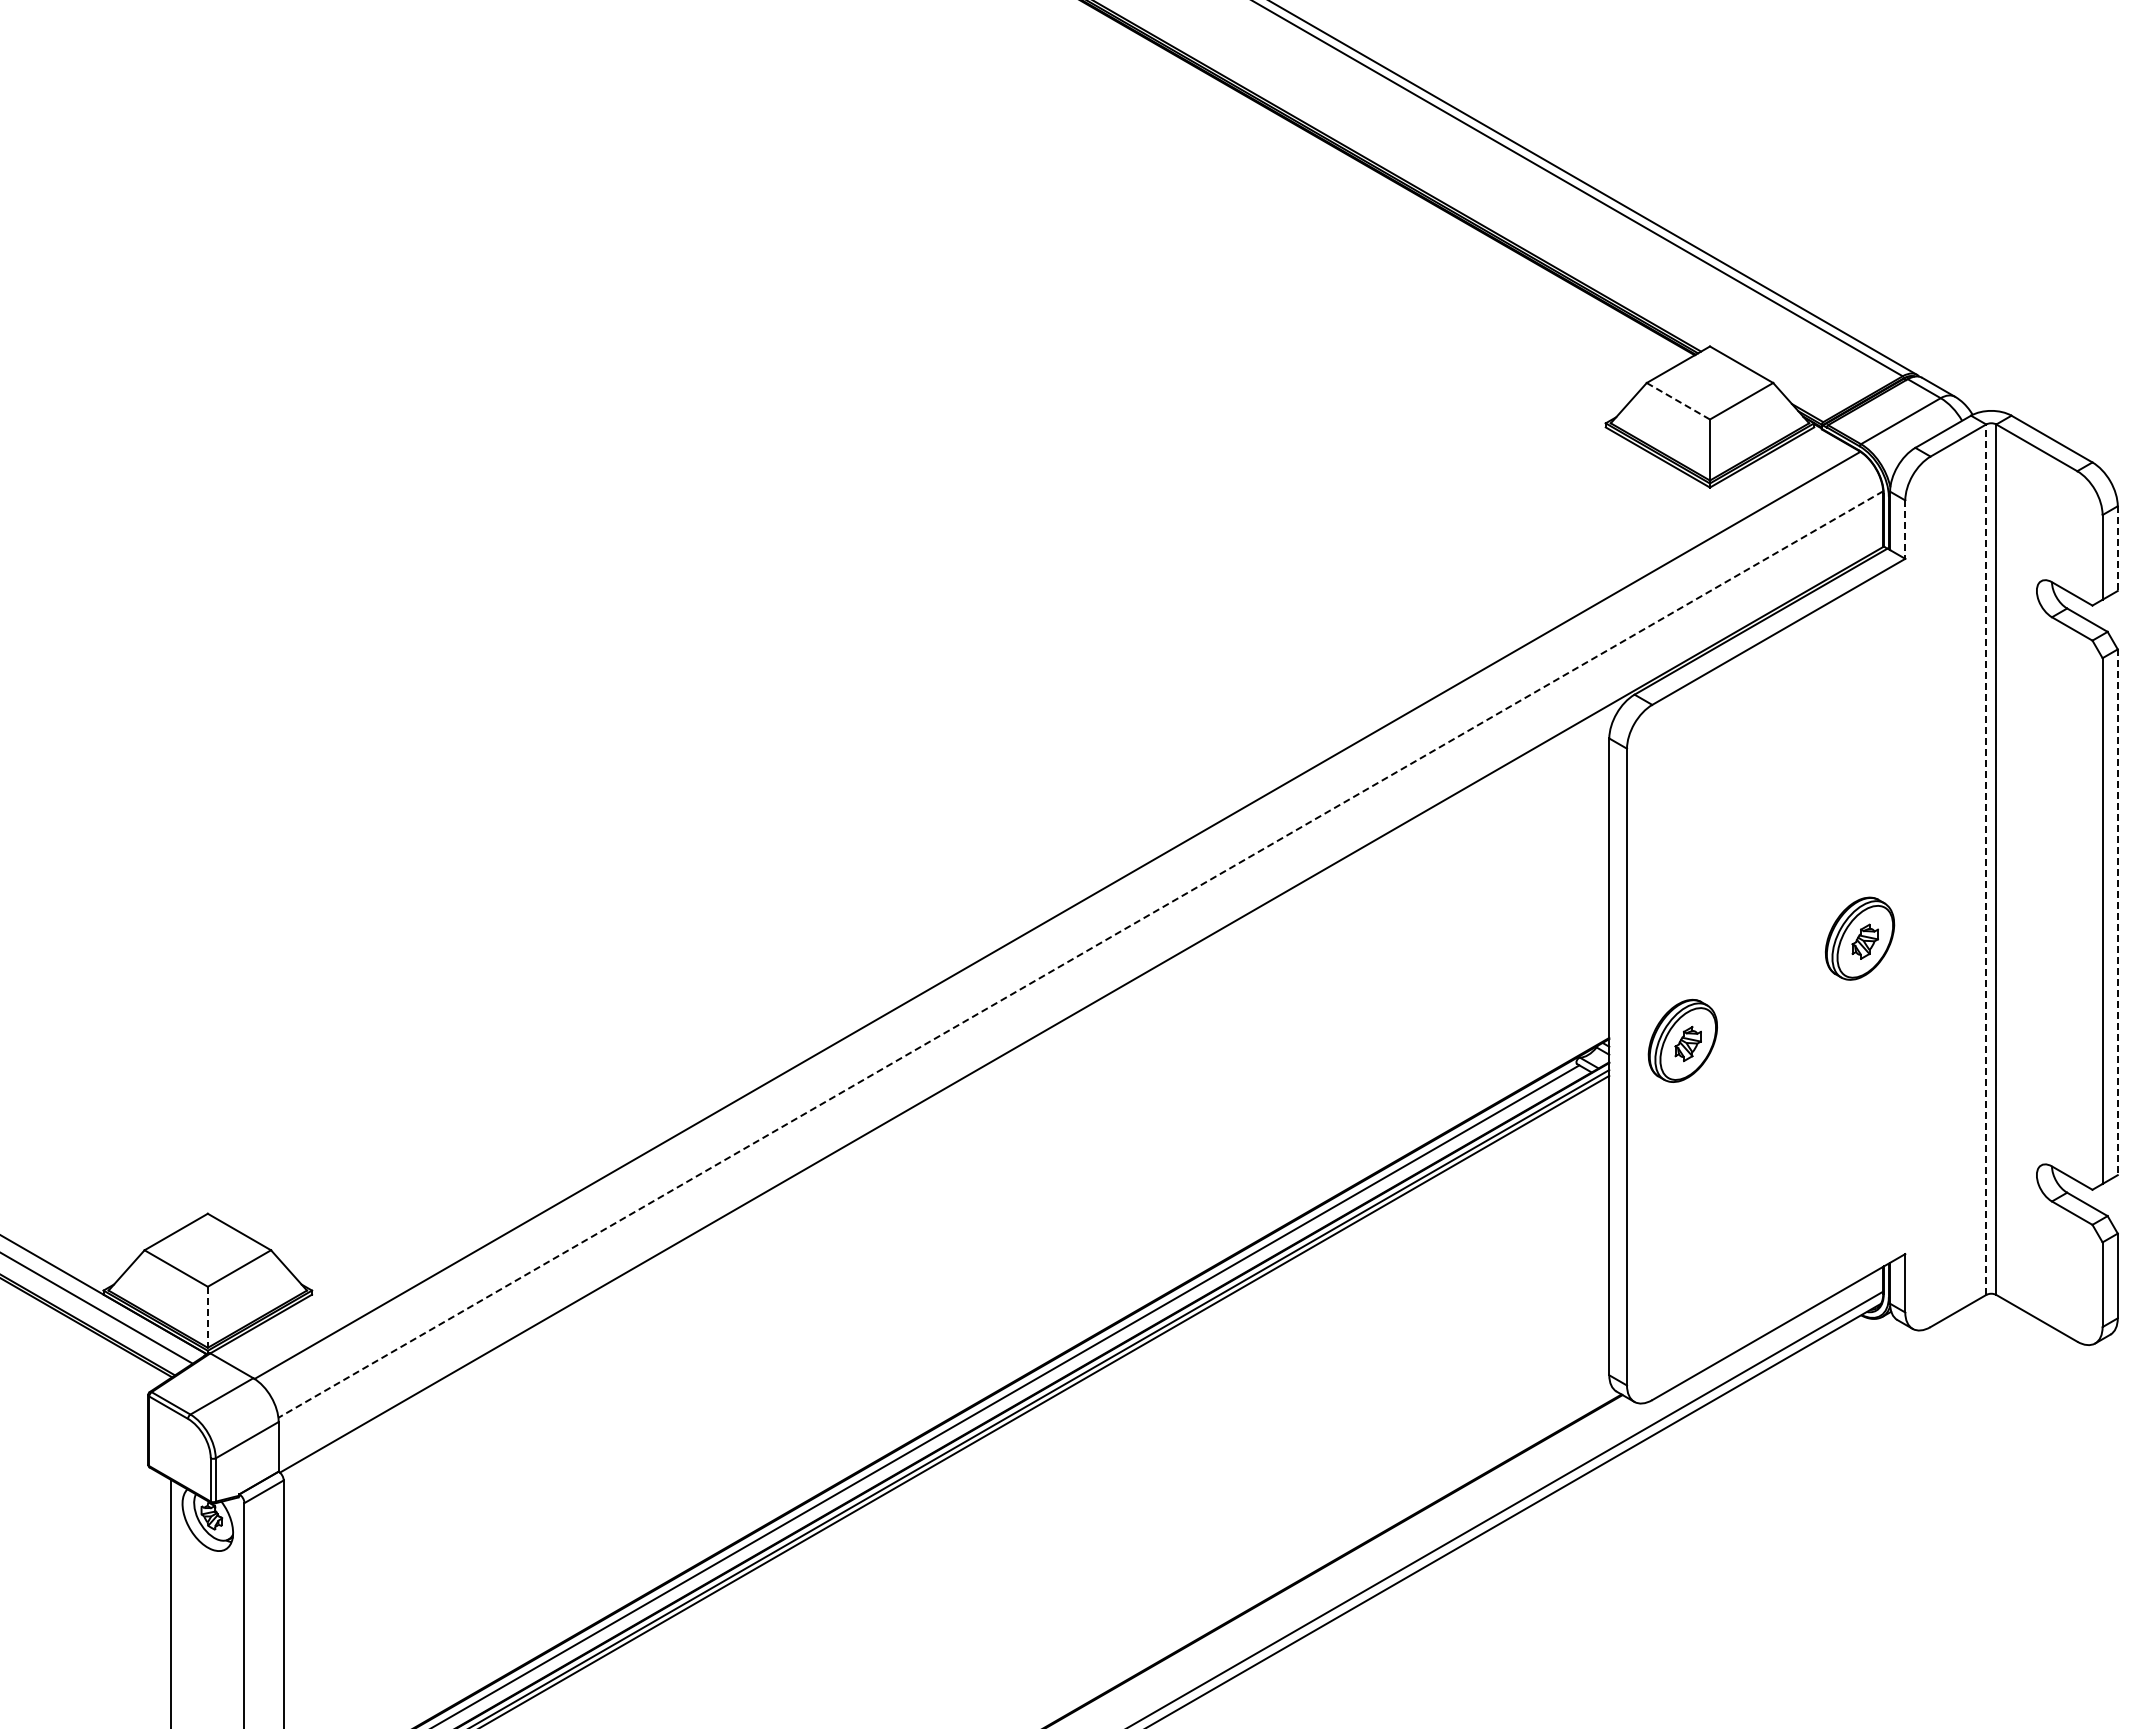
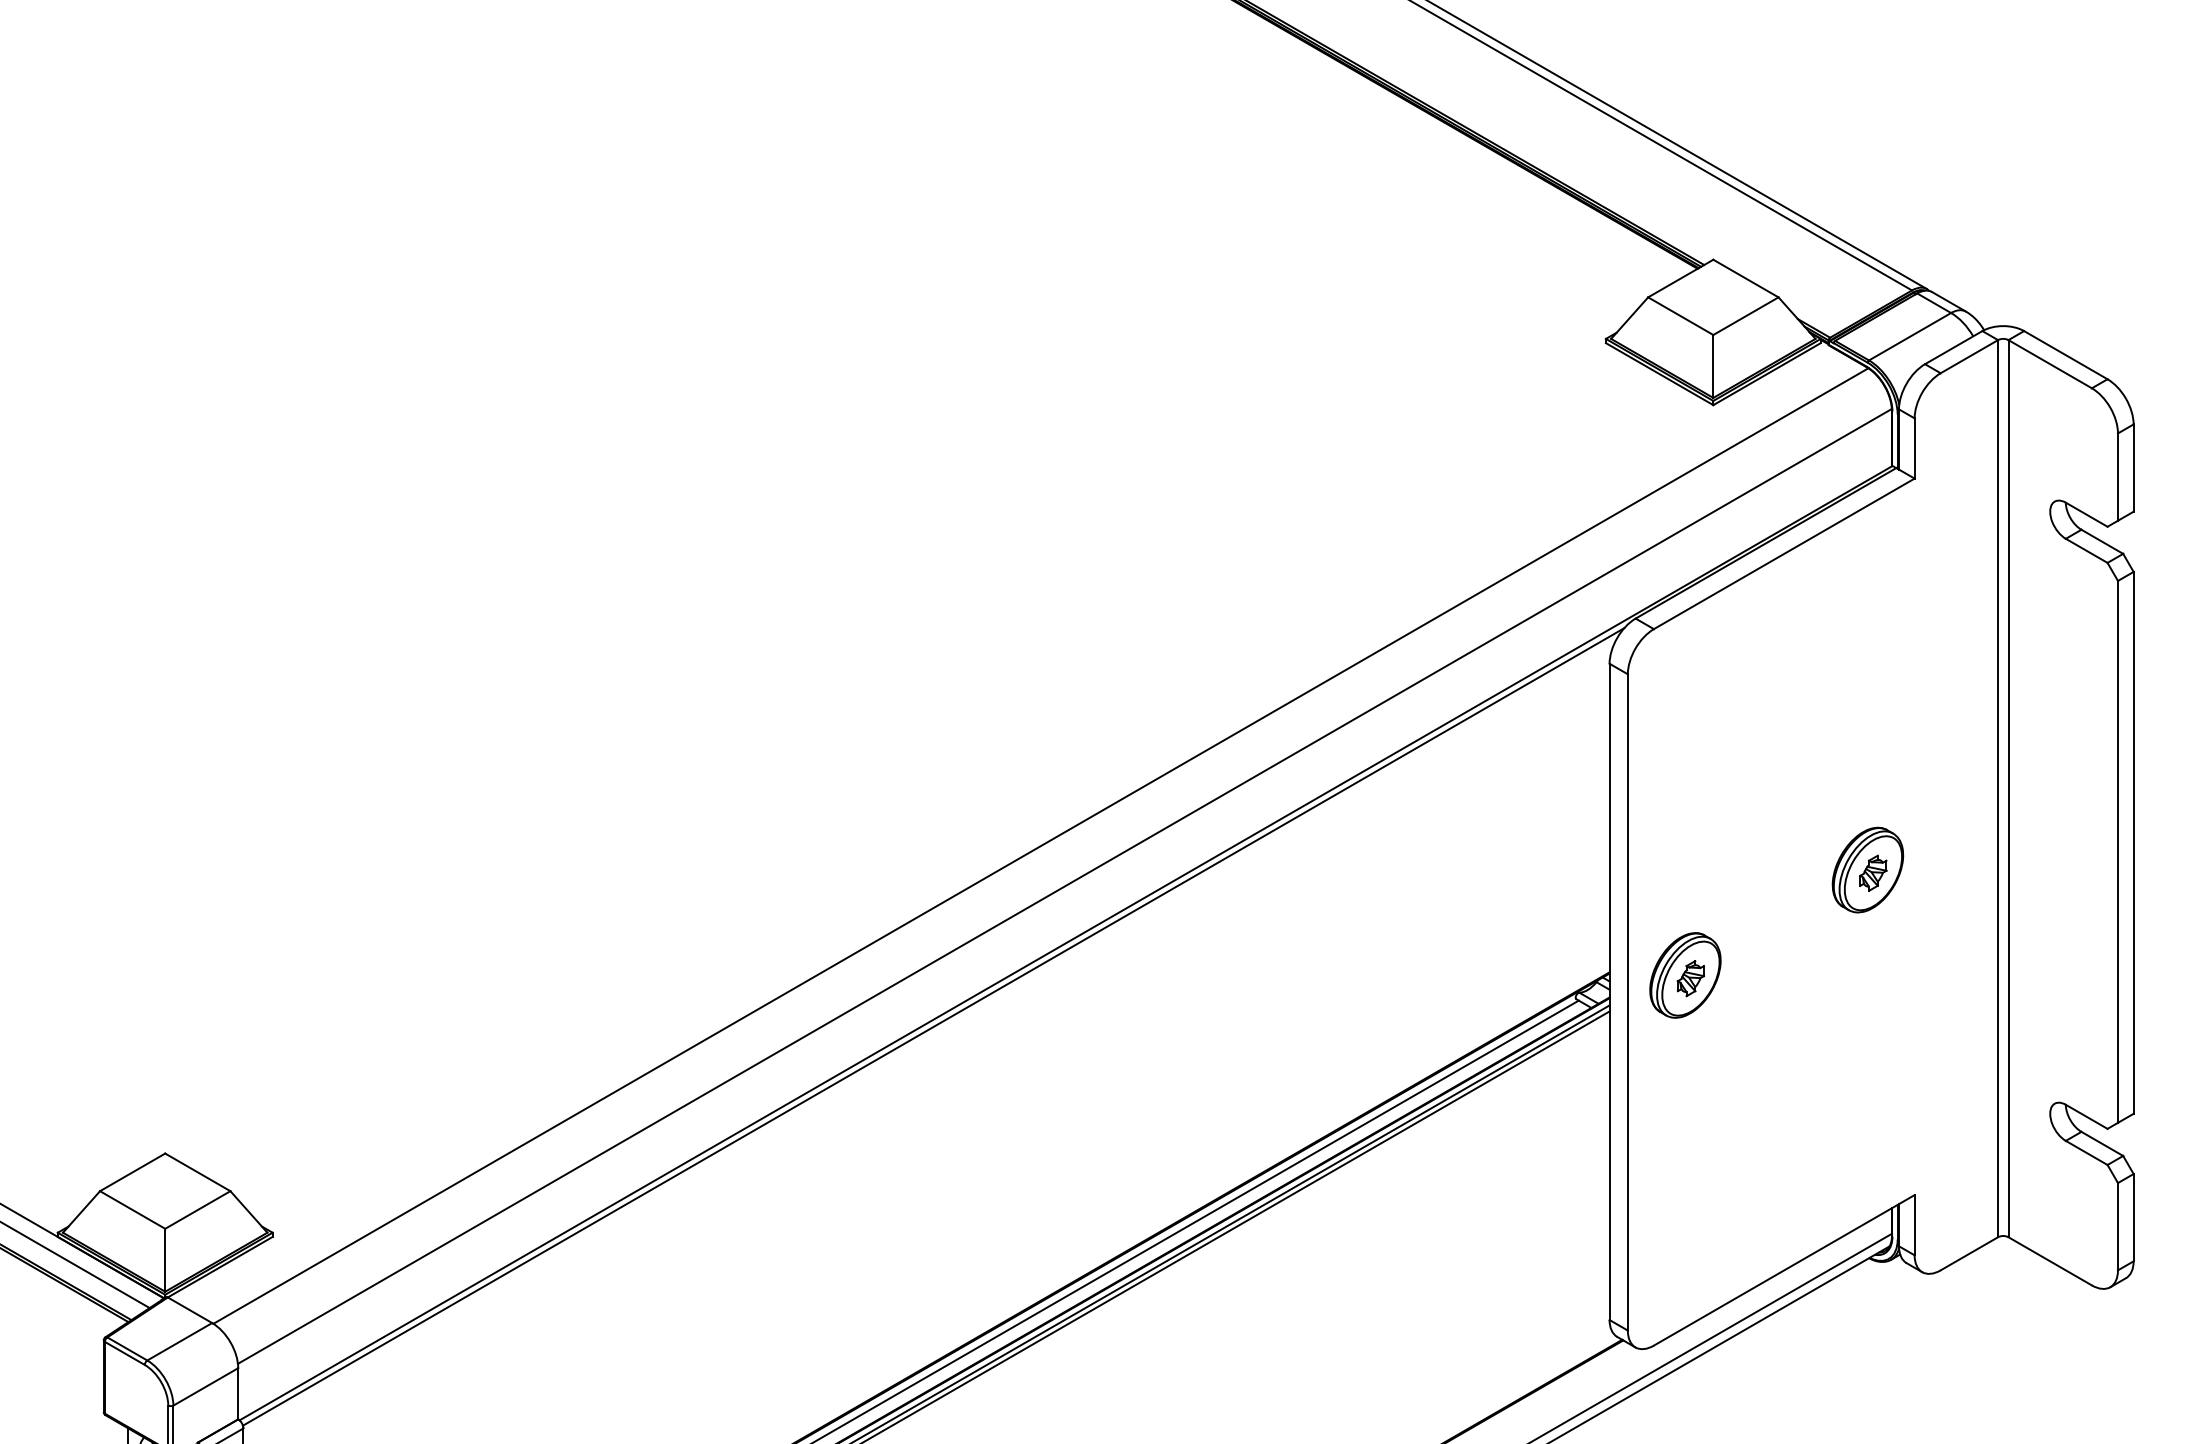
line: (1678, 401) -> (1680, 316), dashed -> solid
line: (1905, 530) -> (1914, 449), dashed -> solid
line: (2117, 549) -> (2133, 468), dashed -> solid
line: (1986, 859) -> (1998, 788), dashed -> solid
line: (2117, 912) -> (2133, 843), dashed -> solid
line: (1080, 954) -> (1064, 886), dashed -> solid
line: (953, 1090) -> (933, 1026), added
line: (207, 1317) -> (164, 1260), dashed -> solid

